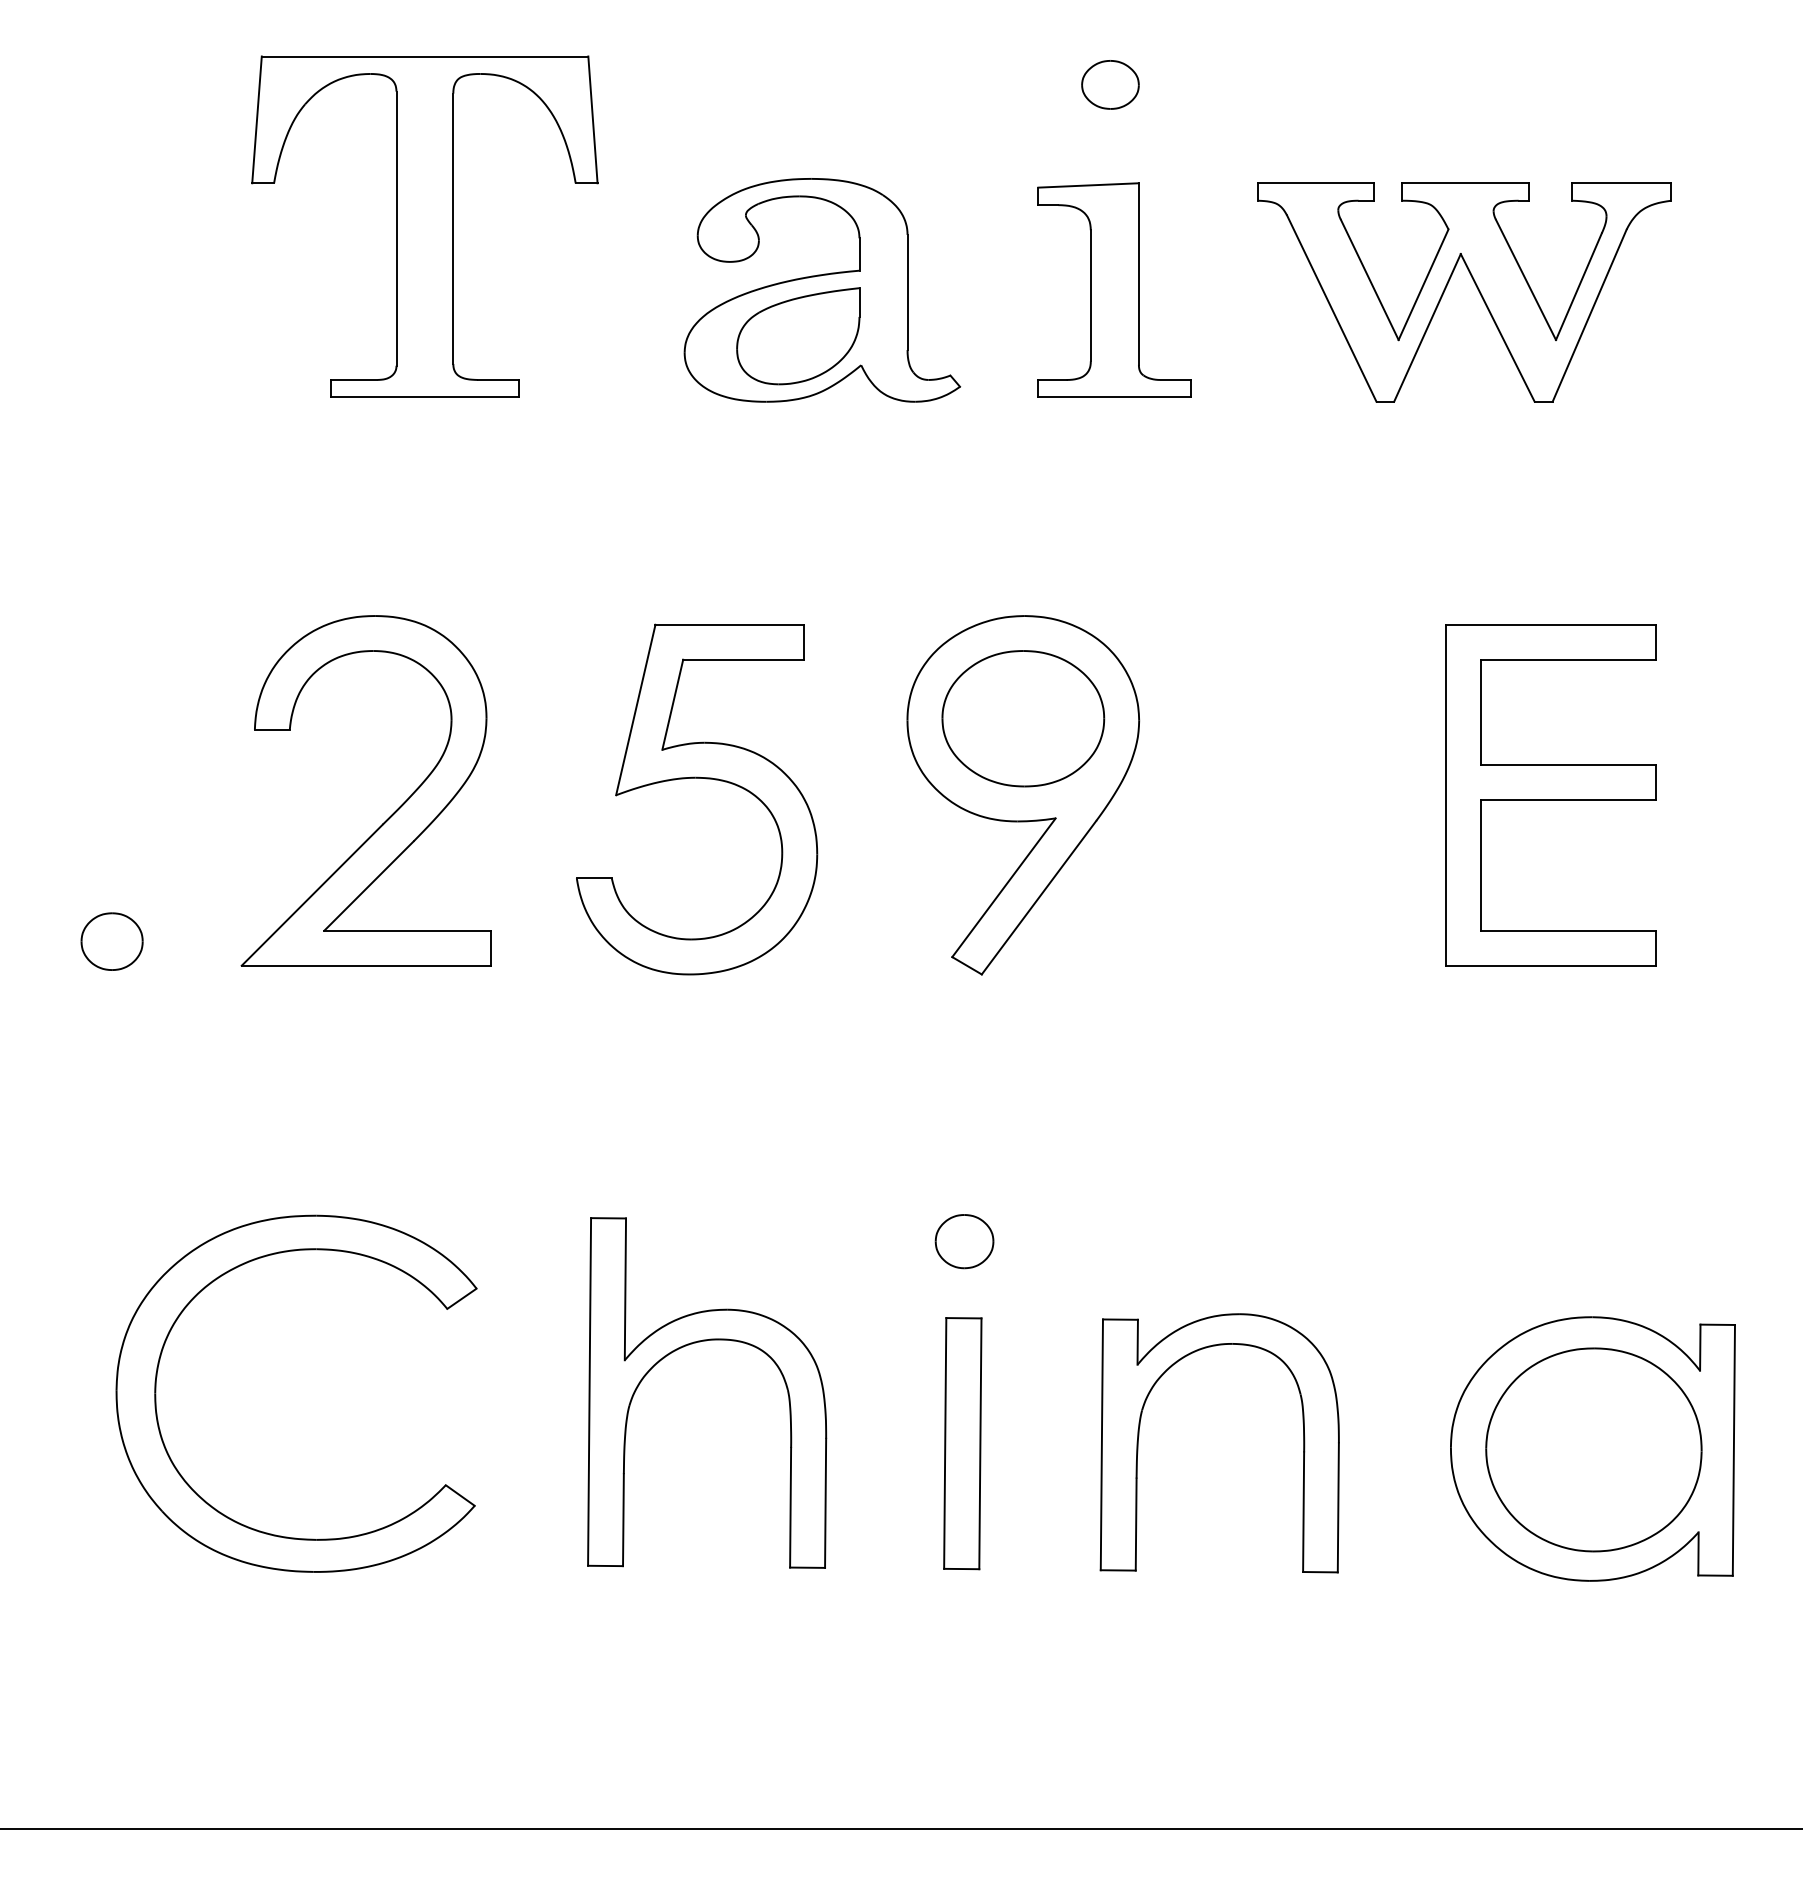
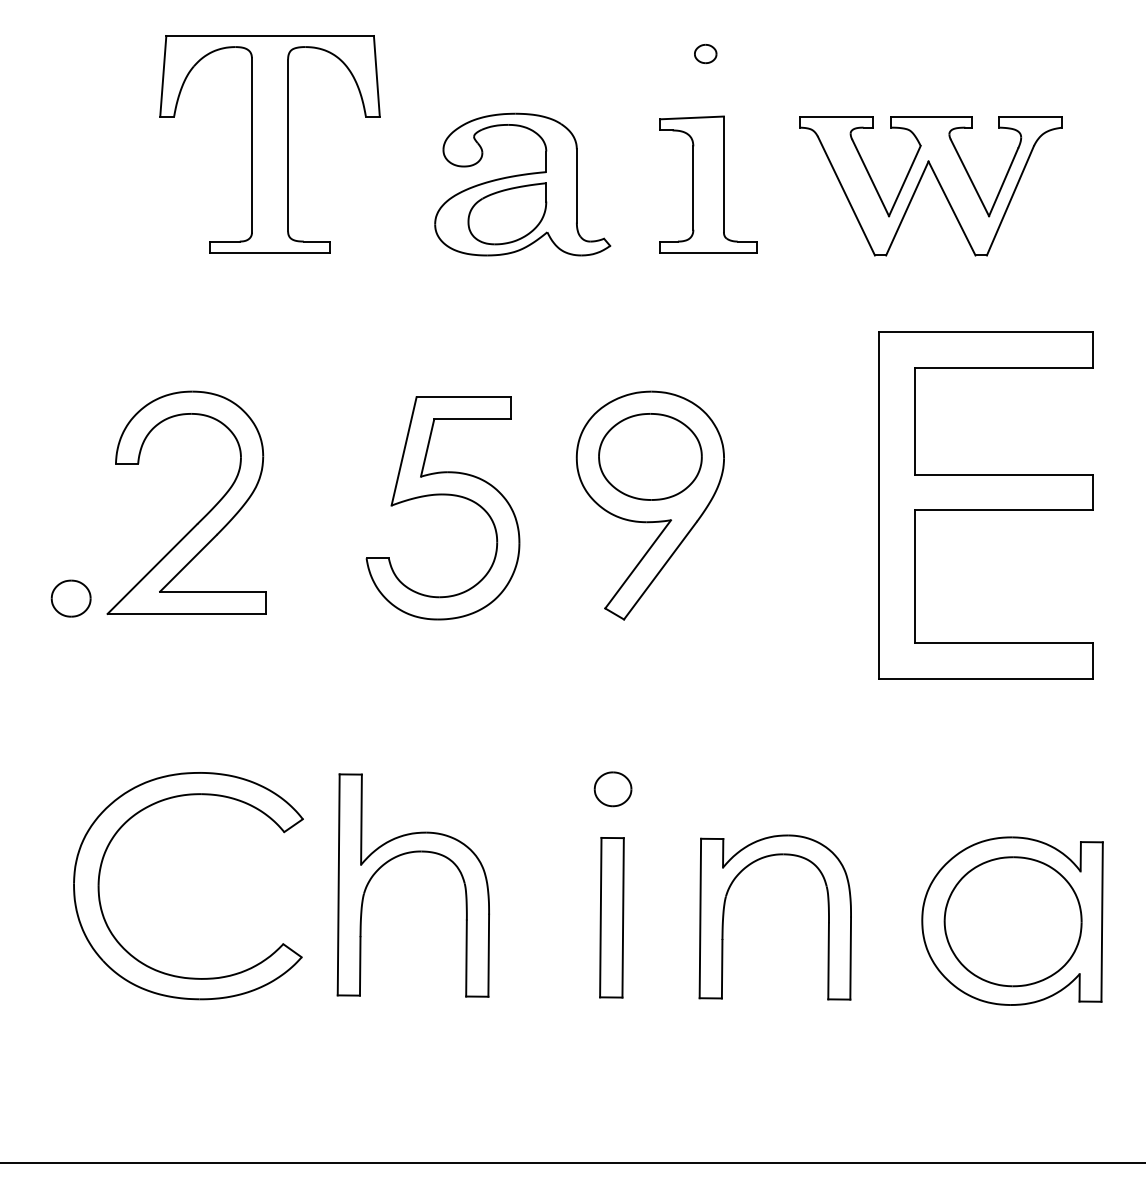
part: (1109, 84) -> (705, 53), size x0.6
part: (1550, 795) -> (985, 505), size x1.6
part: (391, 814) -> (202, 517), moved
part: (686, 1347) -> (400, 856), moved

